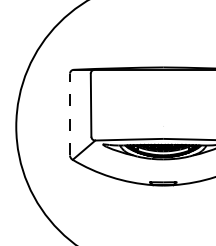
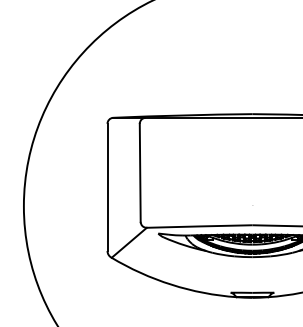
line: (70, 114) -> (108, 187), dashed -> solid

